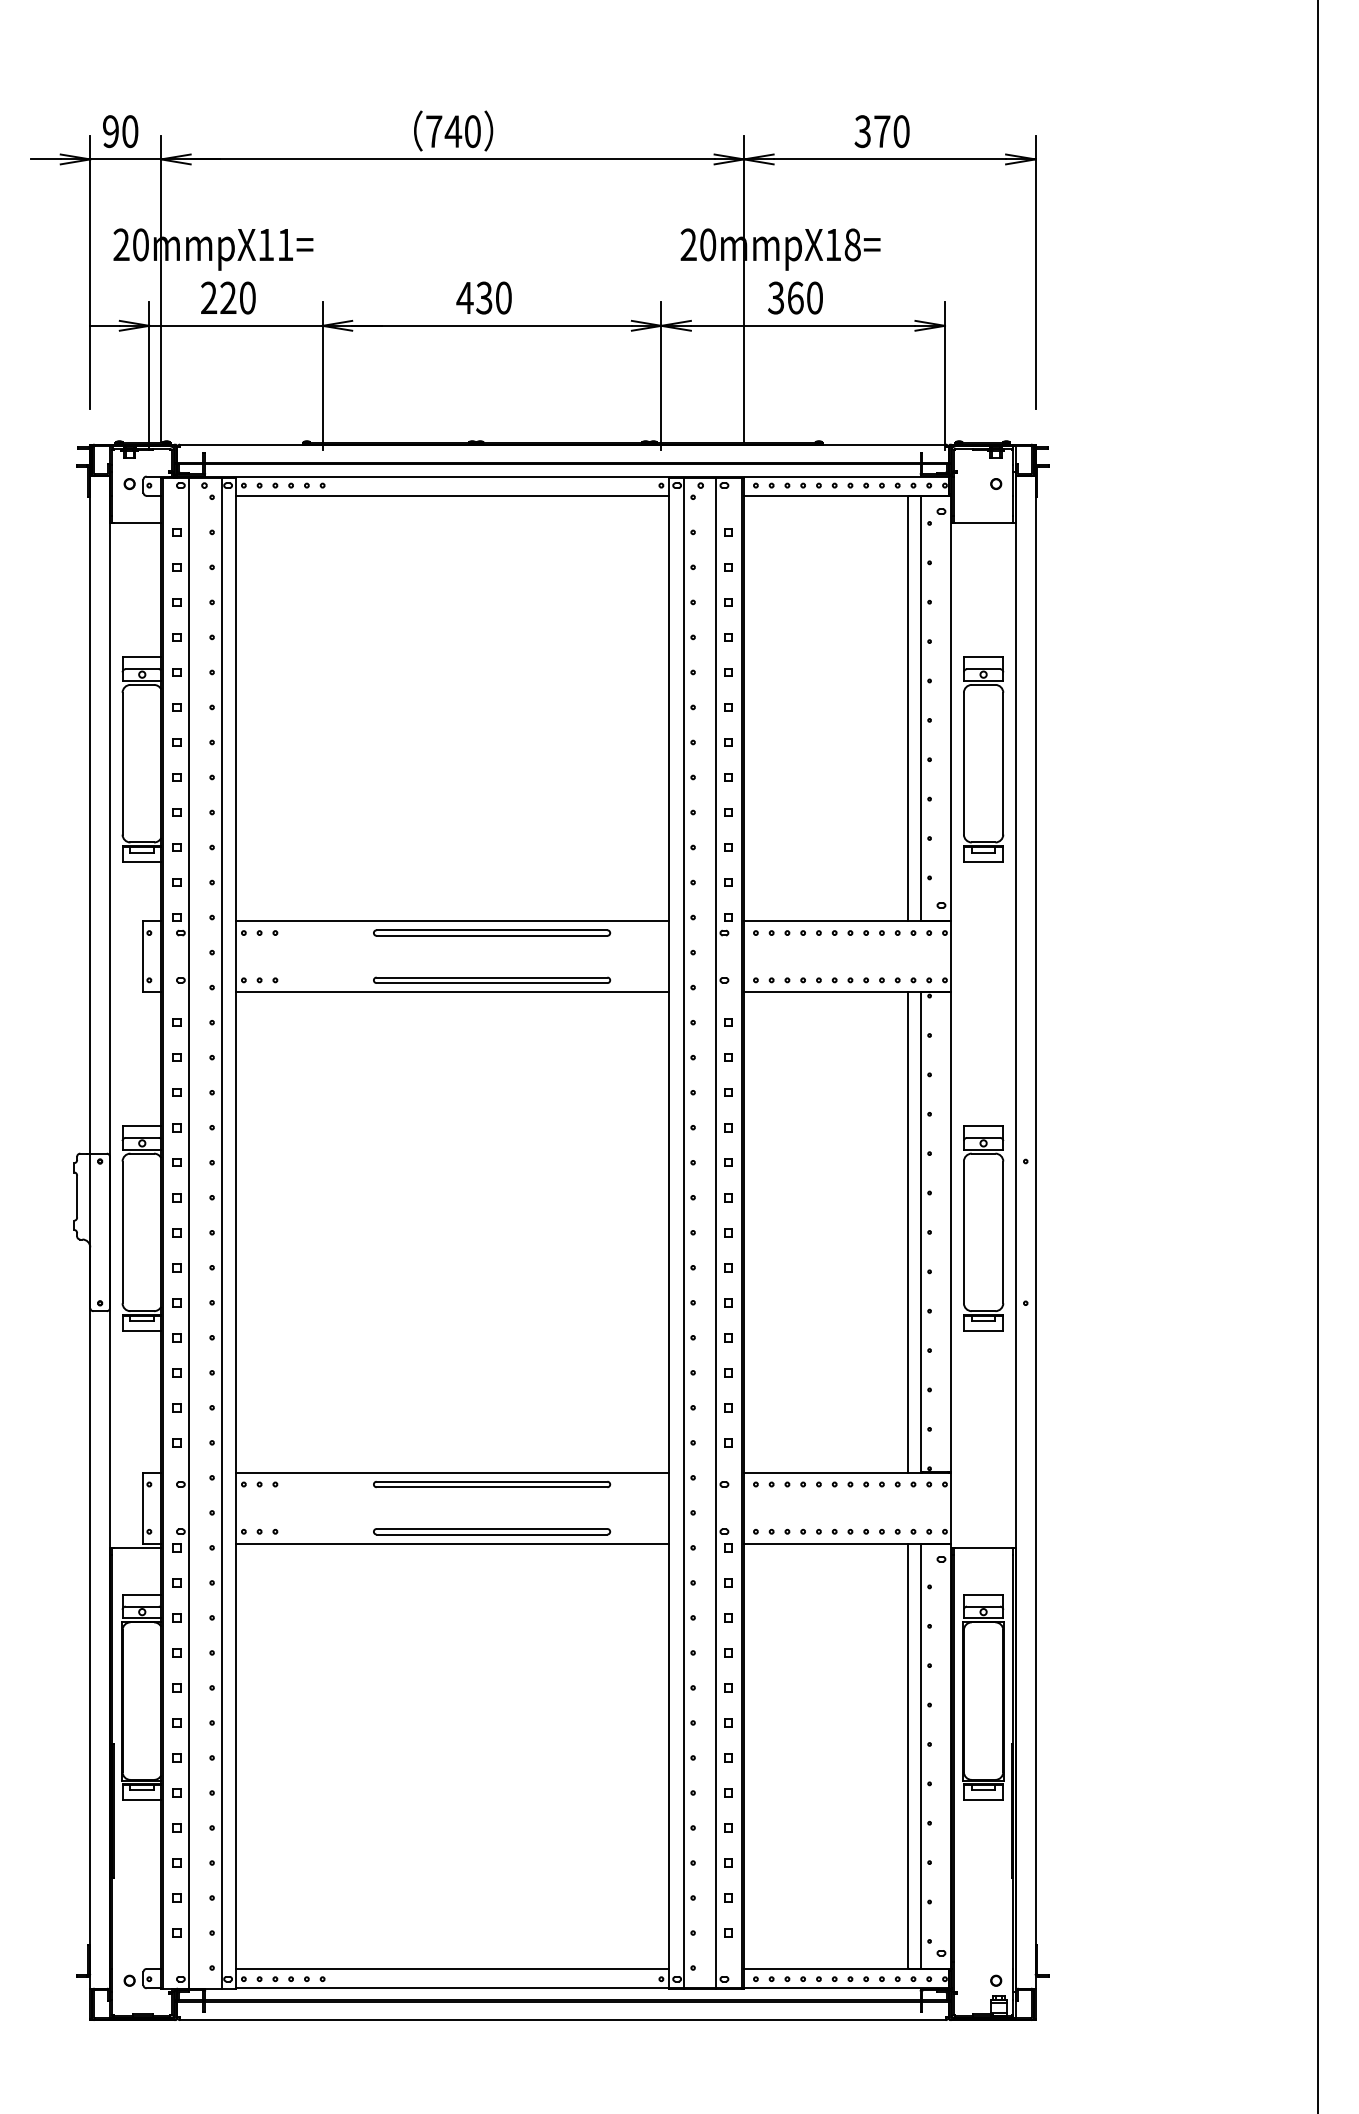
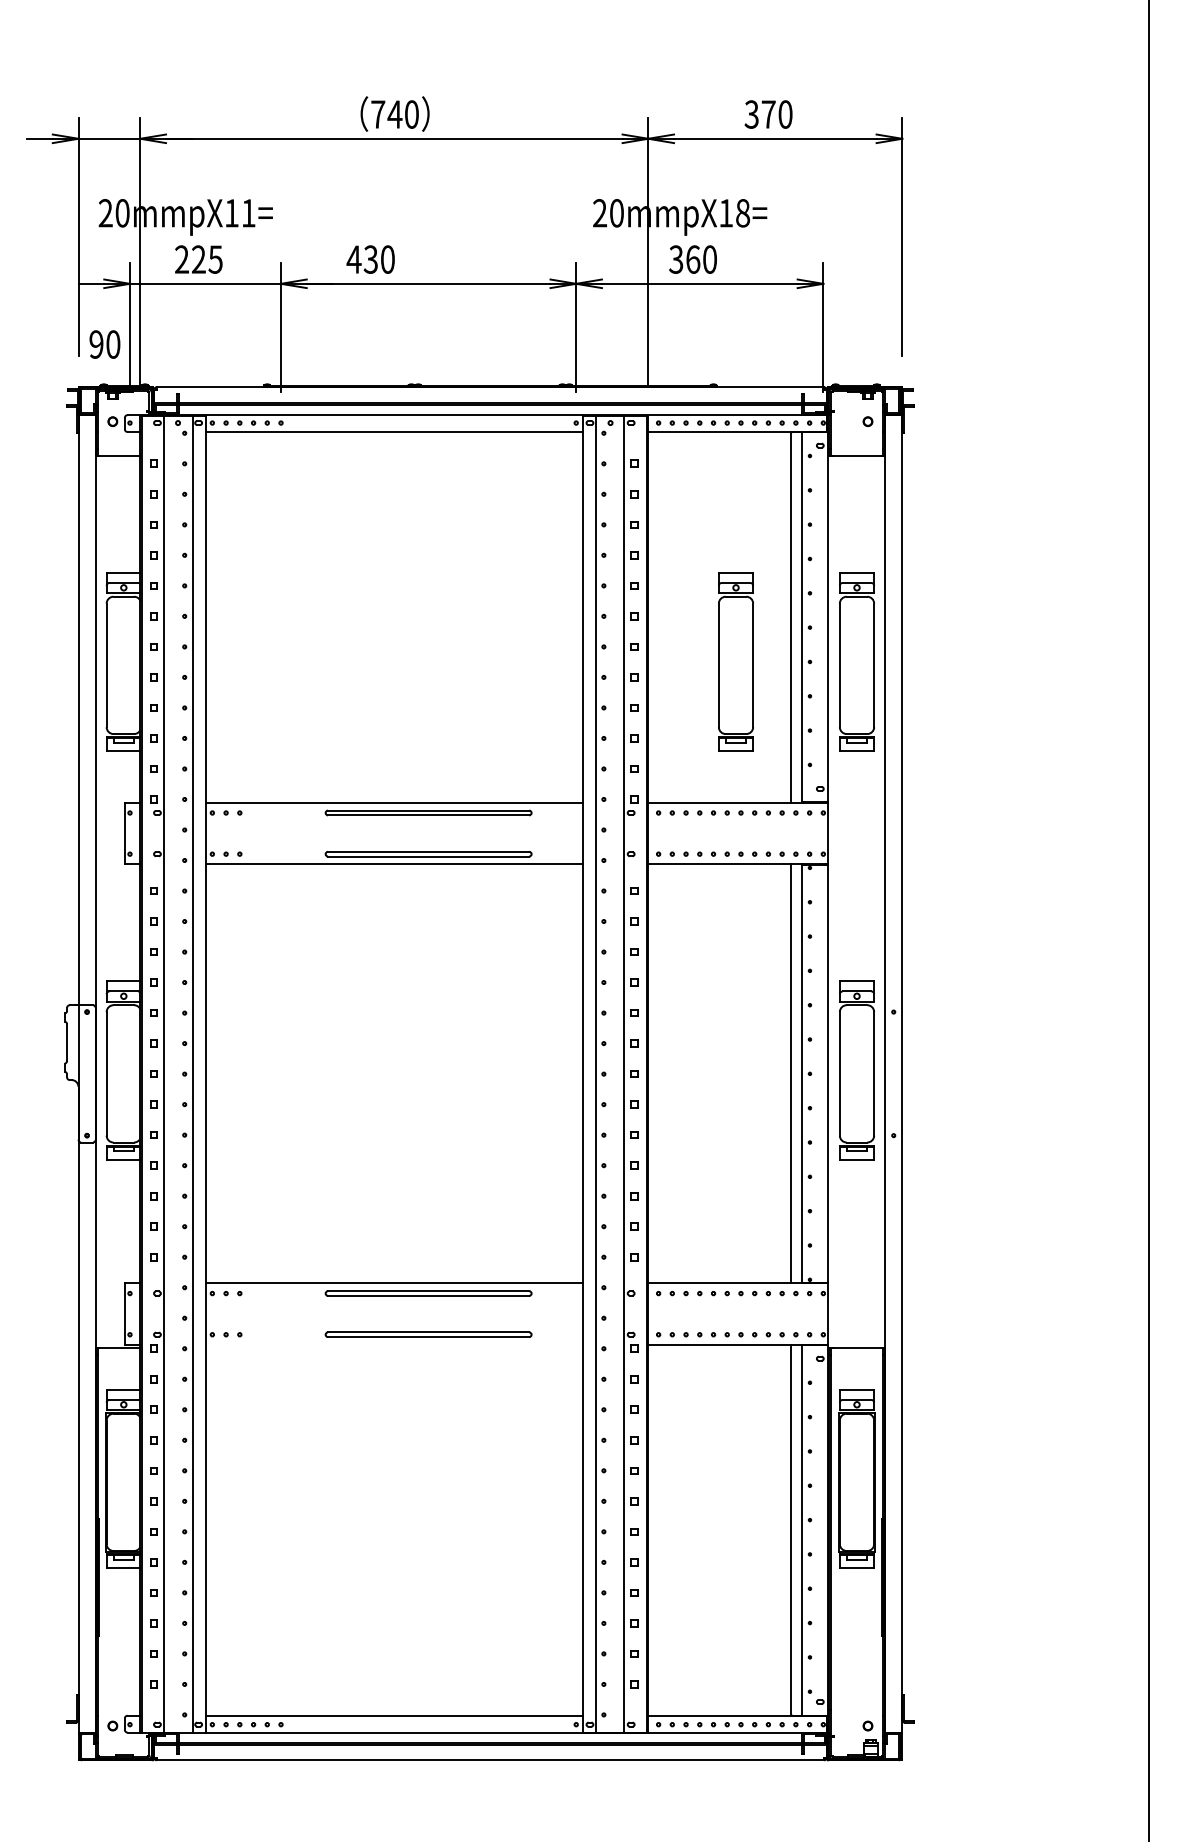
text: (120, 131) -> (104, 344), moved
text: (247, 297) -> (215, 259), 220 -> 225
text: (483, 297) -> (370, 259), moved
part: (844, 759) -> (735, 661), added
line: (451, 1544) -> (393, 1345), removed

